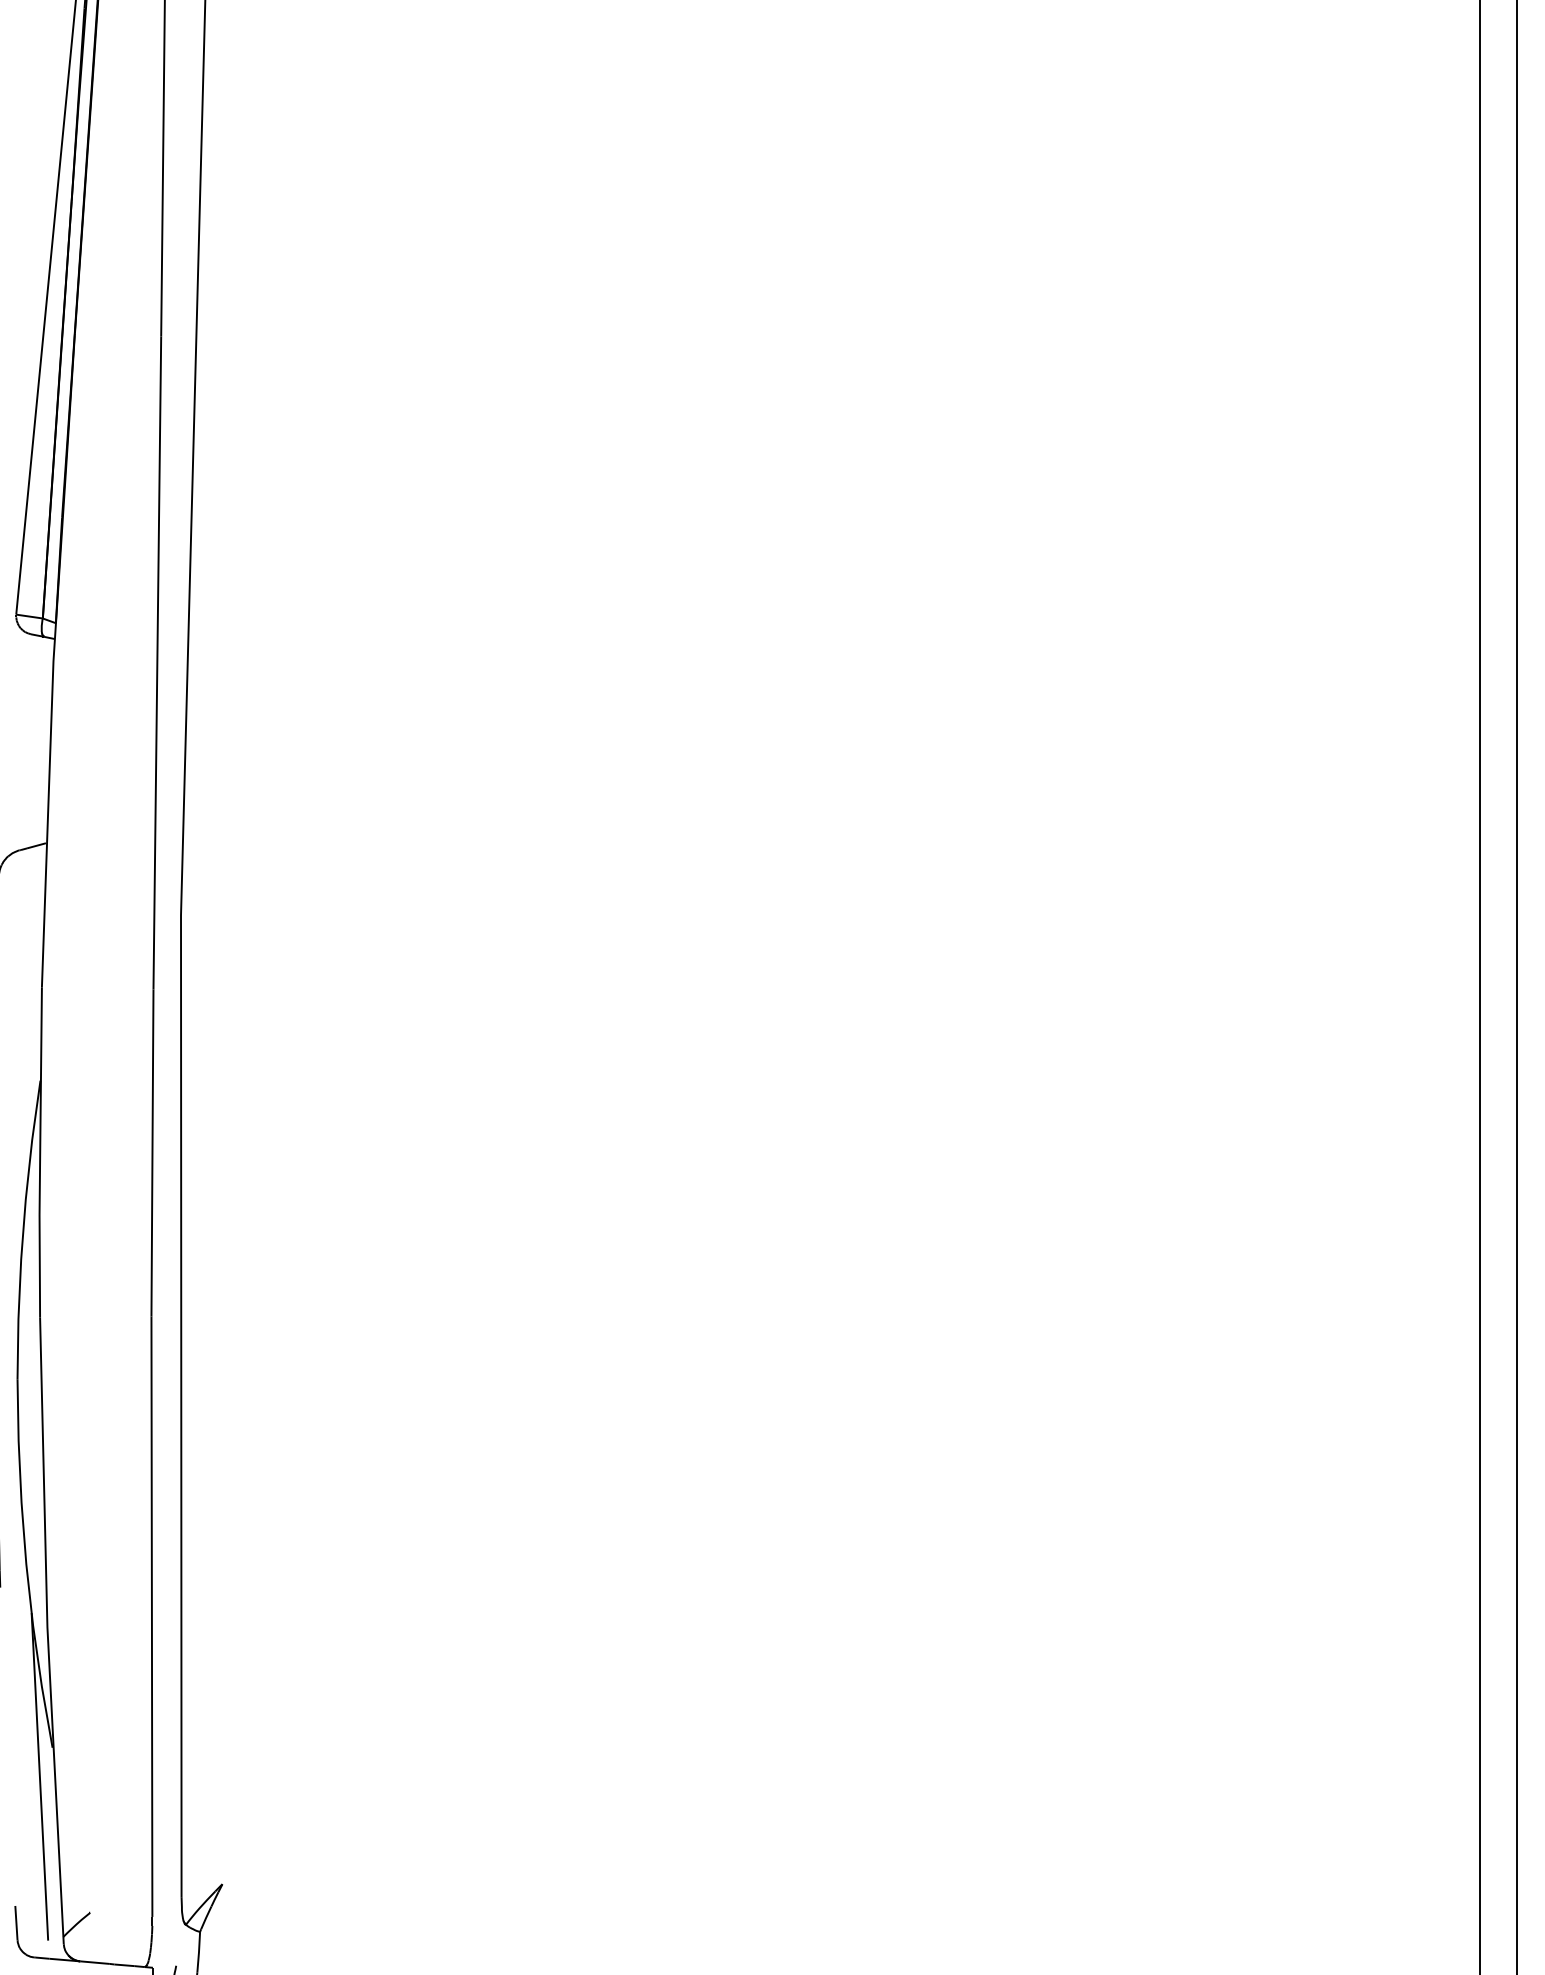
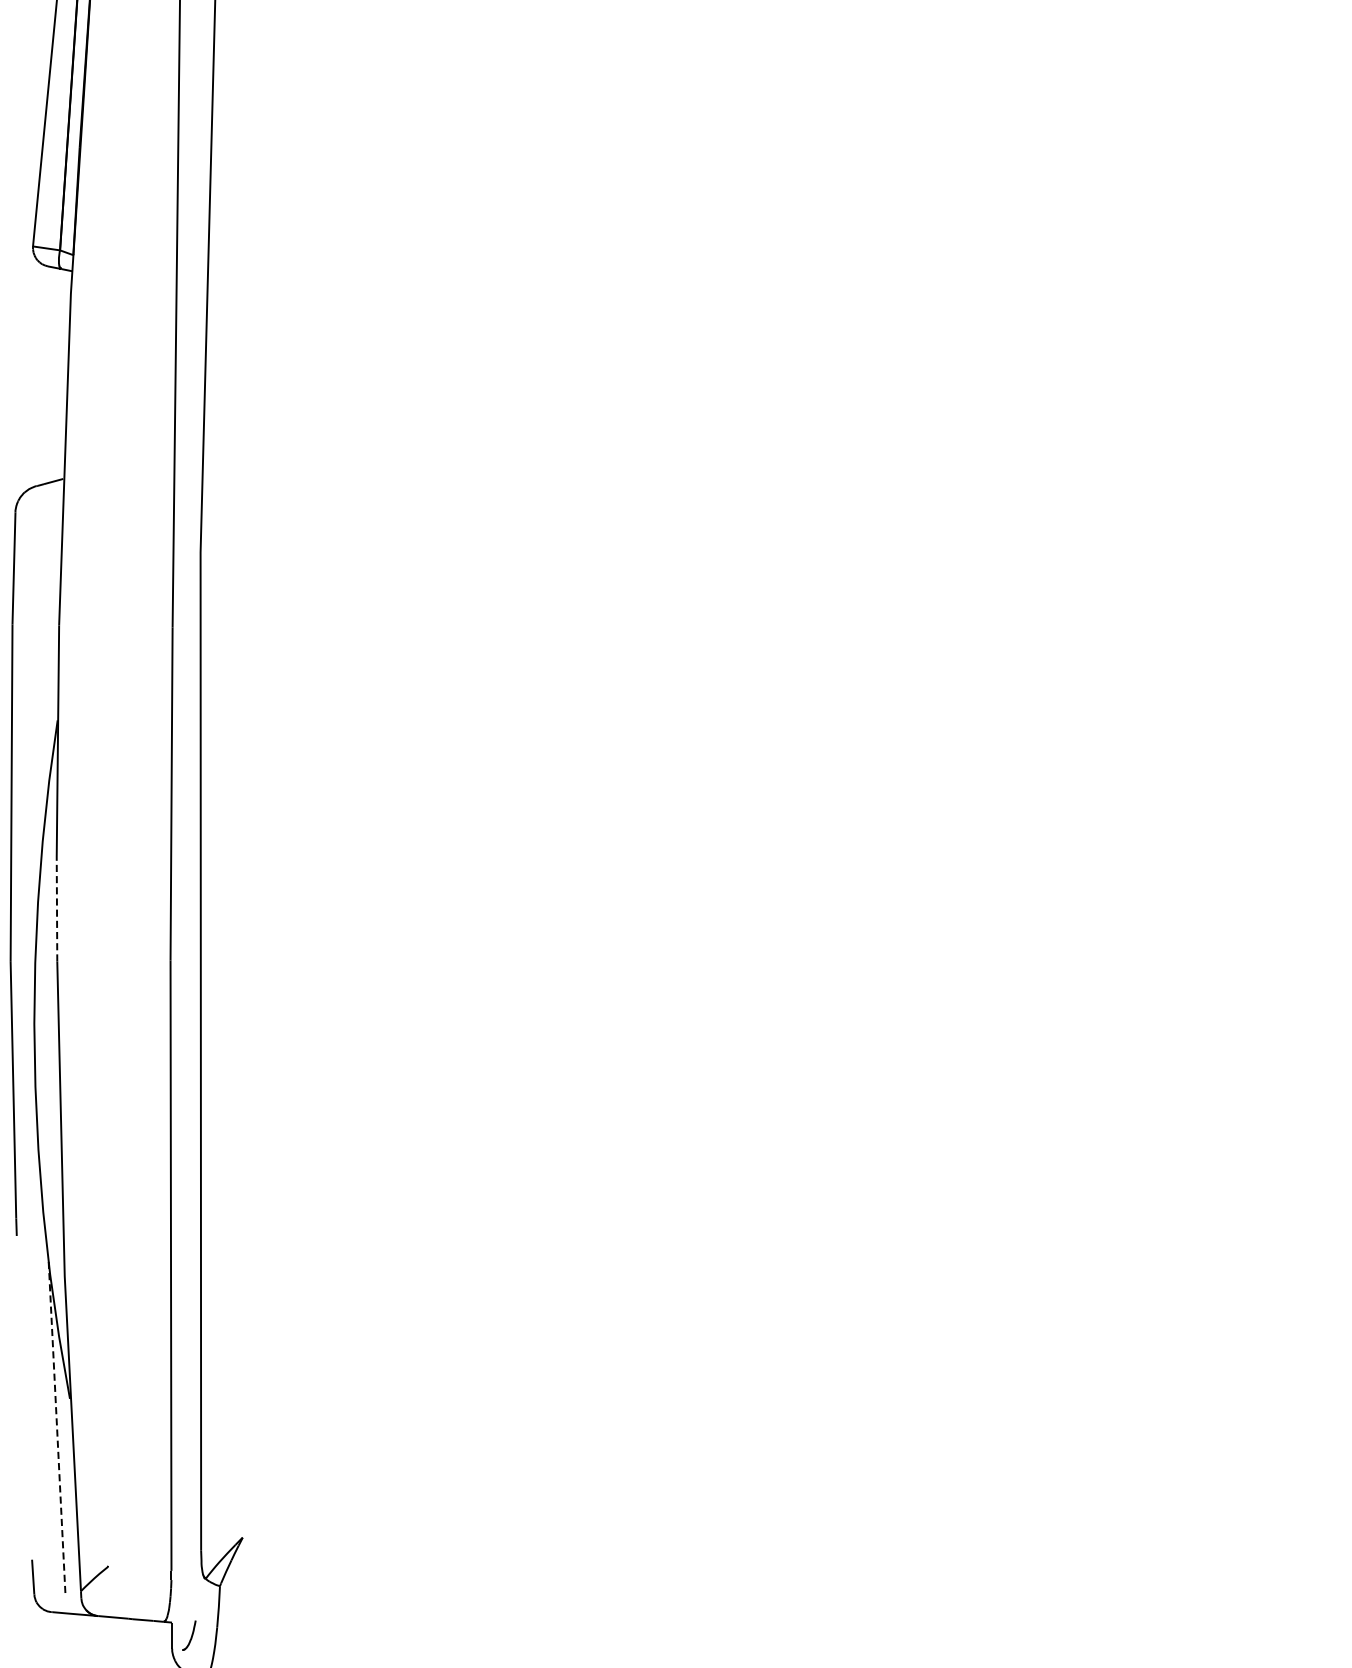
line: (39, 1265) -> (56, 908), solid -> dashed
line: (39, 1776) -> (56, 1428), solid -> dashed

